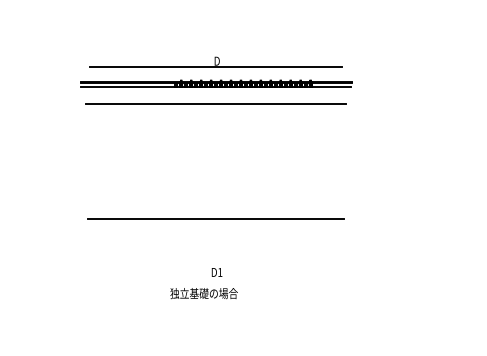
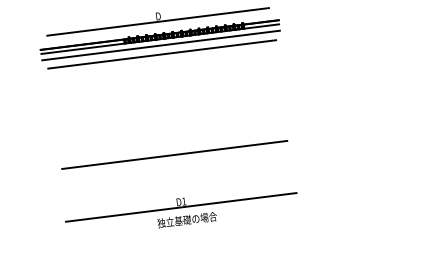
line: (215, 94) -> (160, 45), added
line: (215, 278) -> (180, 207), added
text: (203, 293) -> (186, 219), moved

